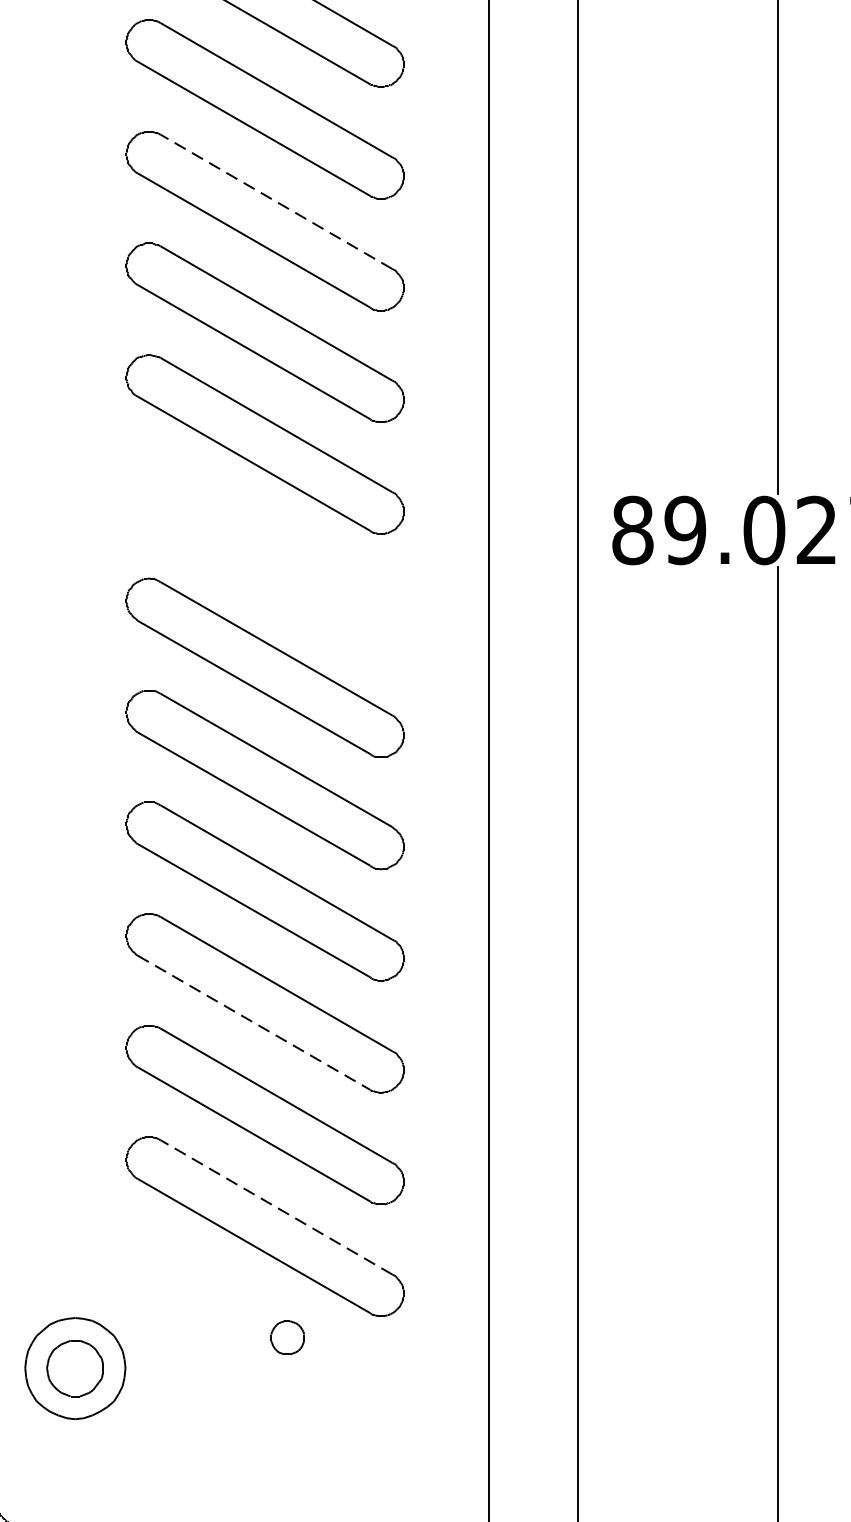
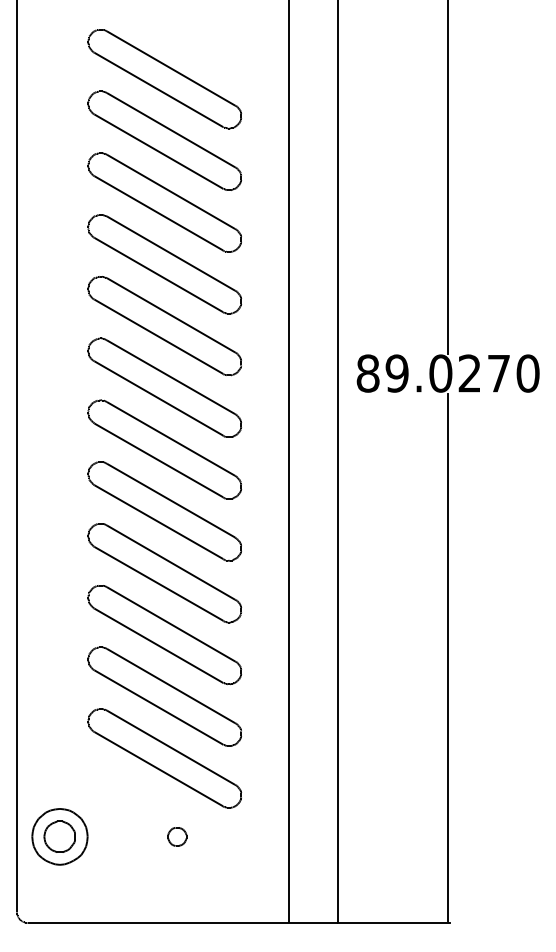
line: (275, 201) -> (170, 191), dashed -> solid
part: (264, 555) -> (164, 387), added
line: (255, 1024) -> (159, 646), dashed -> solid
line: (275, 1206) -> (170, 747), dashed -> solid
part: (287, 1337) -> (177, 836), moved

